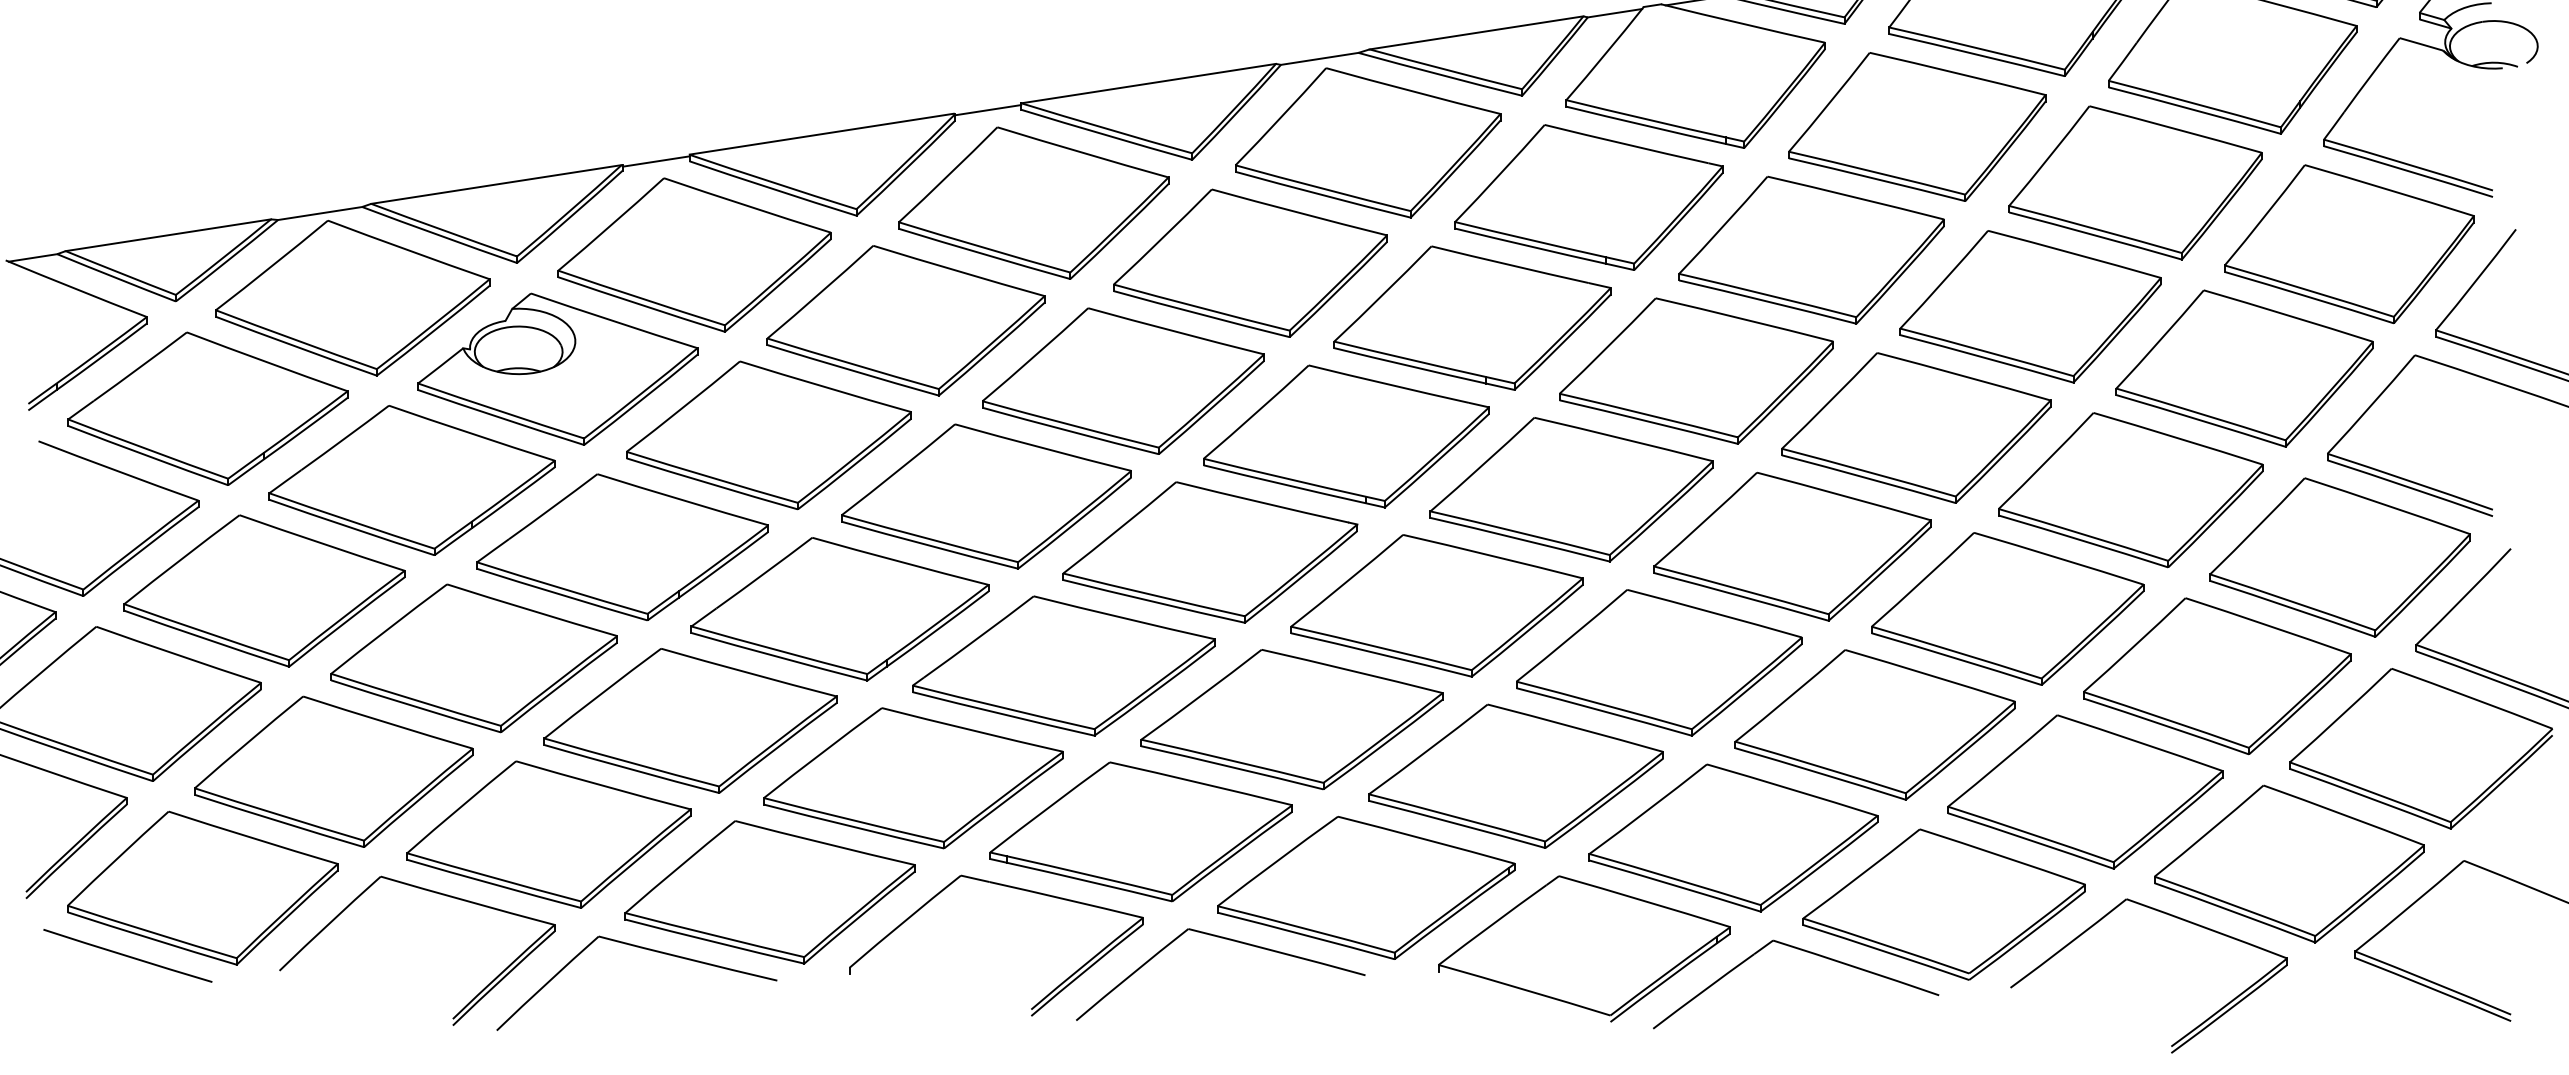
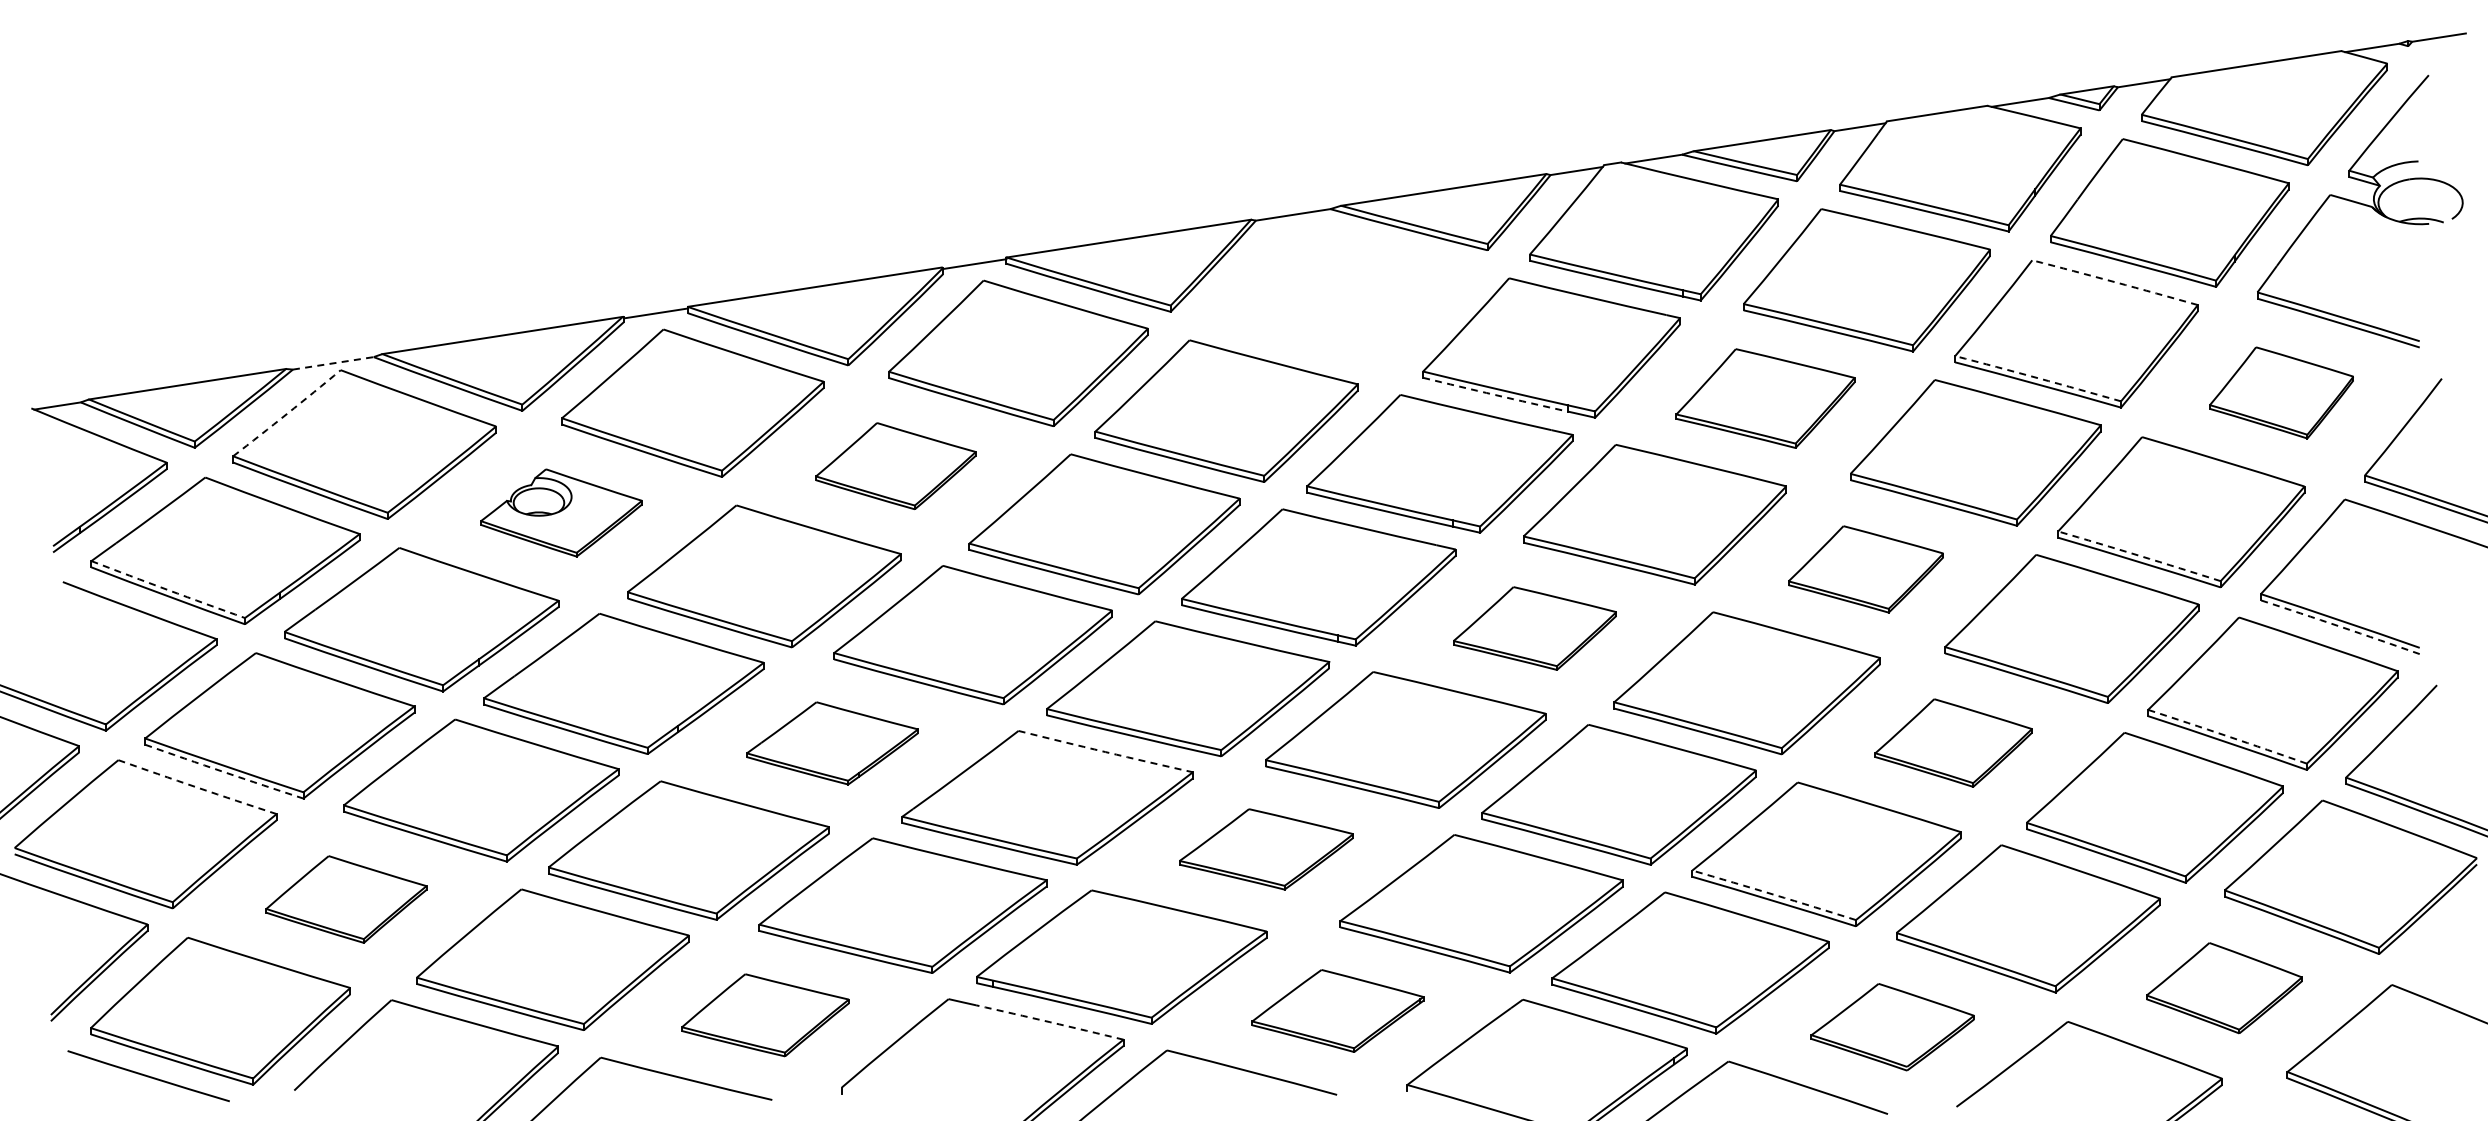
arc: (2176, 129) -> (2115, 282), solid -> dashed
part: (1367, 142) -> (1339, 295), removed
line: (320, 213) -> (333, 363), solid -> dashed
arc: (2095, 229) -> (2038, 378), solid -> dashed
part: (2348, 243) -> (2281, 392), size x0.6
arc: (1530, 246) -> (1495, 395), solid -> dashed
part: (1811, 250) -> (1765, 398), size x0.7
arc: (272, 265) -> (287, 413), solid -> dashed
part: (905, 319) -> (895, 465), size x0.6
part: (557, 368) -> (561, 512), size x0.6
arc: (2201, 413) -> (2139, 555), solid -> dashed
part: (1915, 428) -> (1865, 569), size x0.6
arc: (148, 450) -> (168, 590), solid -> dashed
arc: (2410, 487) -> (2340, 626), solid -> dashed
part: (1571, 489) -> (1534, 628), size x0.6
arc: (2292, 602) -> (2227, 736), solid -> dashed
part: (2007, 608) -> (1953, 742), size x0.6
part: (840, 609) -> (832, 743), size x0.6
arc: (1124, 618) -> (1105, 752), solid -> dashed
arc: (206, 639) -> (224, 772), solid -> dashed
arc: (178, 655) -> (197, 787), solid -> dashed
part: (1291, 719) -> (1266, 849), size x0.6
arc: (1821, 766) -> (1774, 894), solid -> dashed
part: (333, 771) -> (346, 899), size x0.6
part: (2289, 864) -> (2224, 988), size x0.6
part: (1365, 887) -> (1337, 1010), size x0.6
part: (770, 892) -> (765, 1015), size x0.6
arc: (1065, 899) -> (1049, 1022), solid -> dashed
part: (1943, 905) -> (1892, 1027), size x0.6

